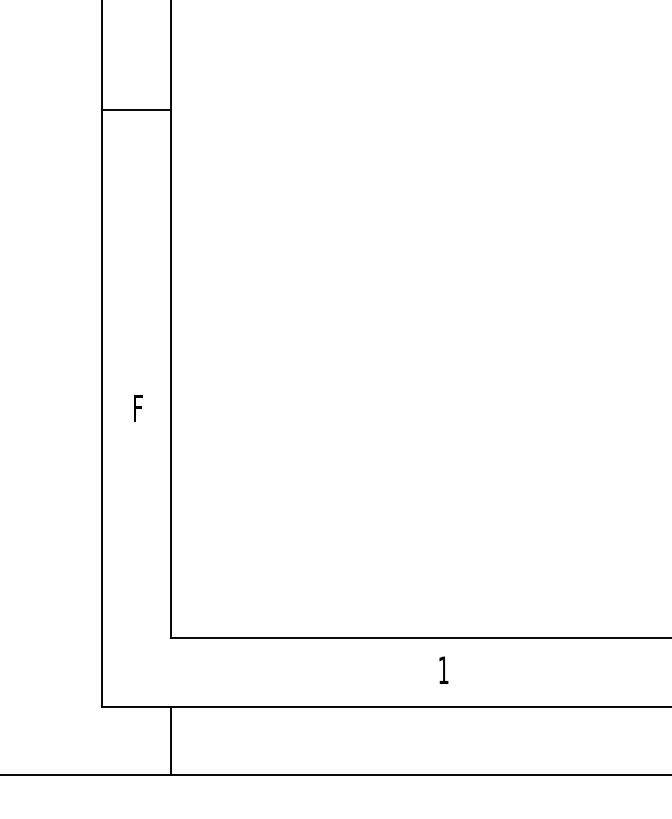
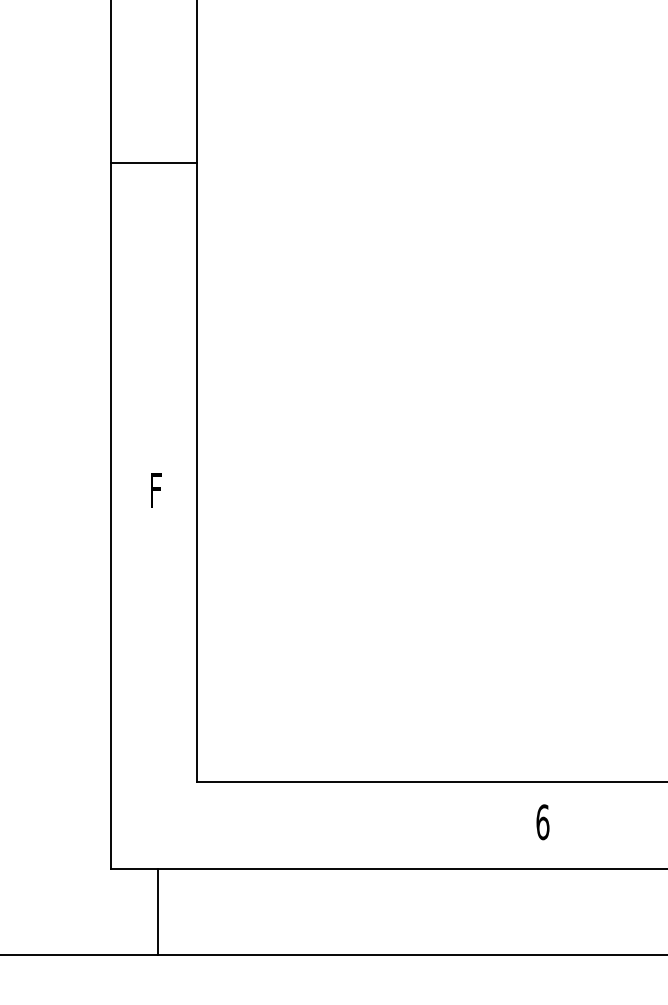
line: (136, 110) -> (153, 162), moved
text: (443, 670) -> (542, 822), 1 -> 6
line: (170, 740) -> (157, 911), moved

